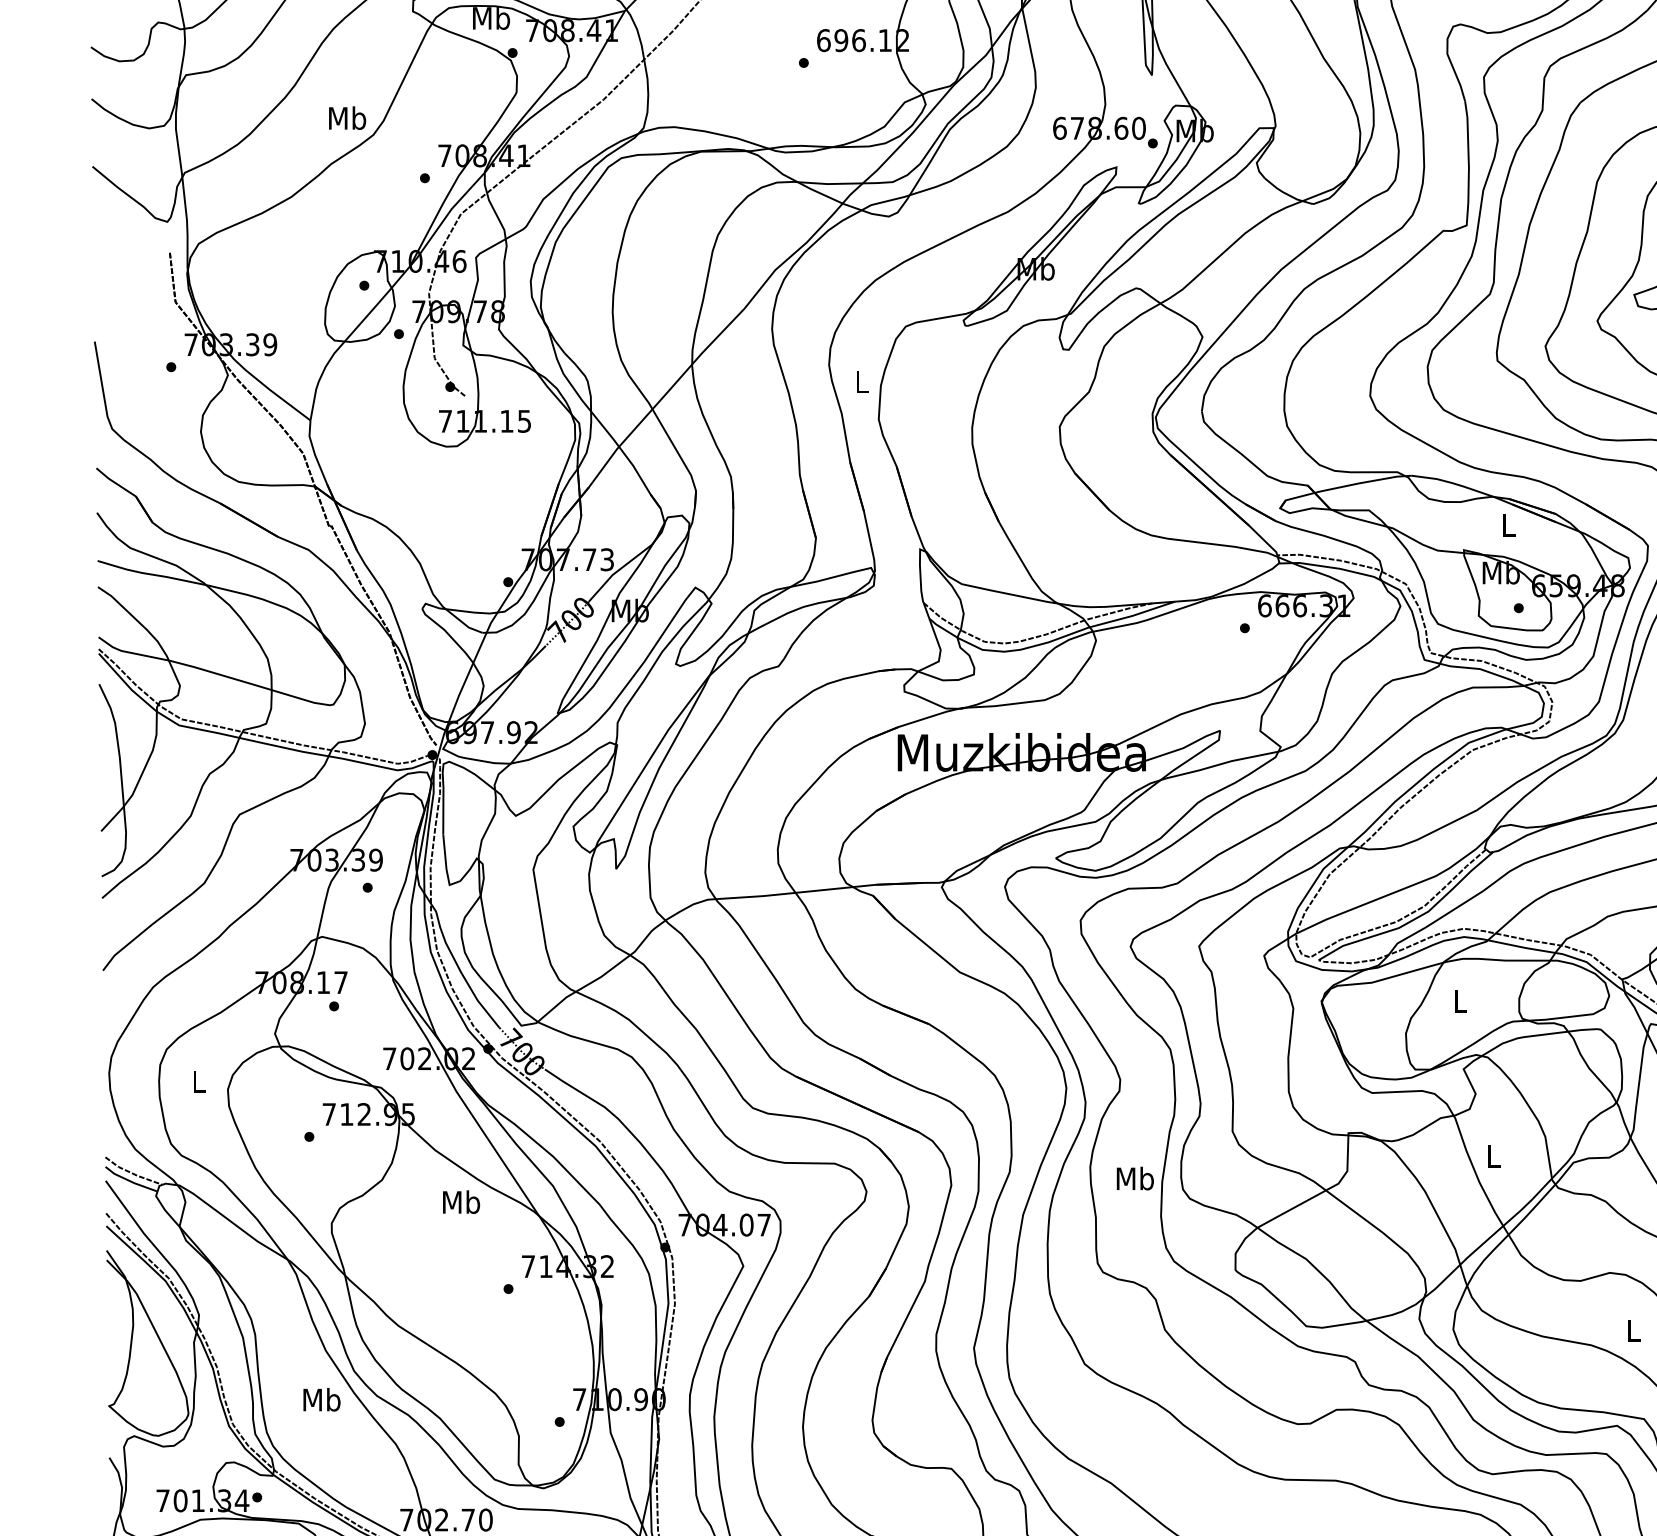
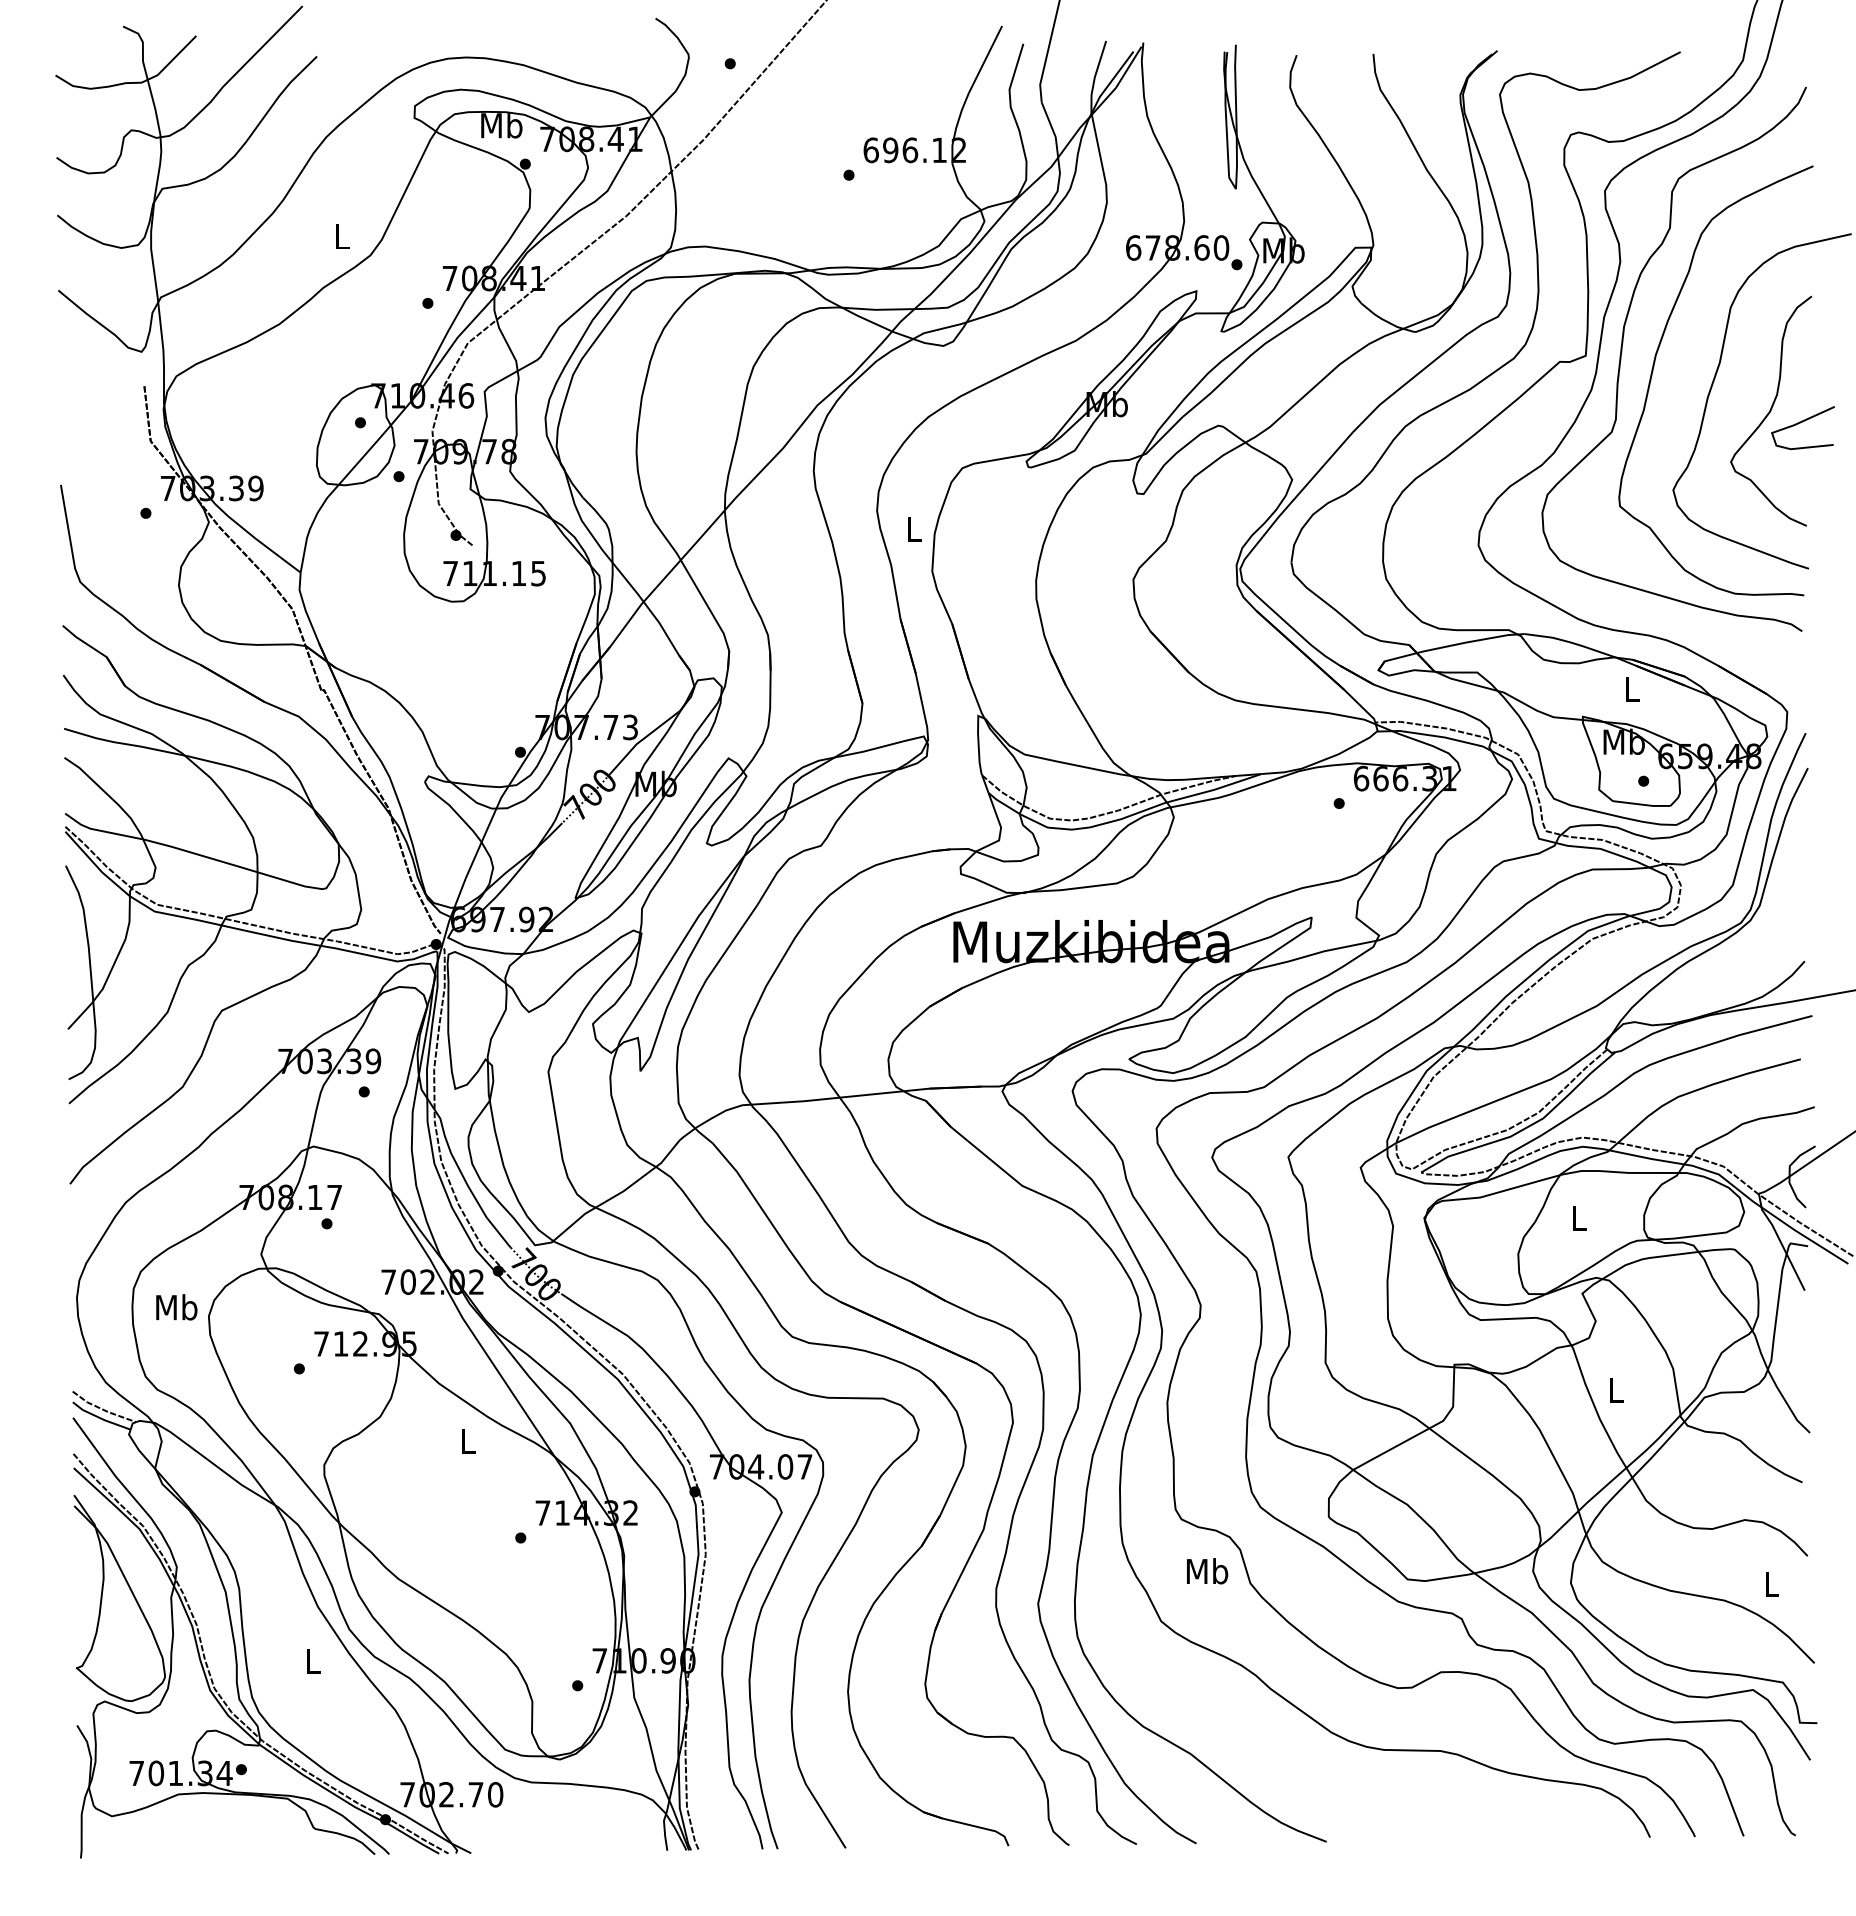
text: (347, 118) -> (341, 236), Mb -> L
text: (198, 1081) -> (176, 1307), L -> Mb
text: (1135, 1178) -> (1207, 1571), moved
text: (461, 1202) -> (468, 1441), Mb -> L
text: (322, 1400) -> (313, 1661), Mb -> L

